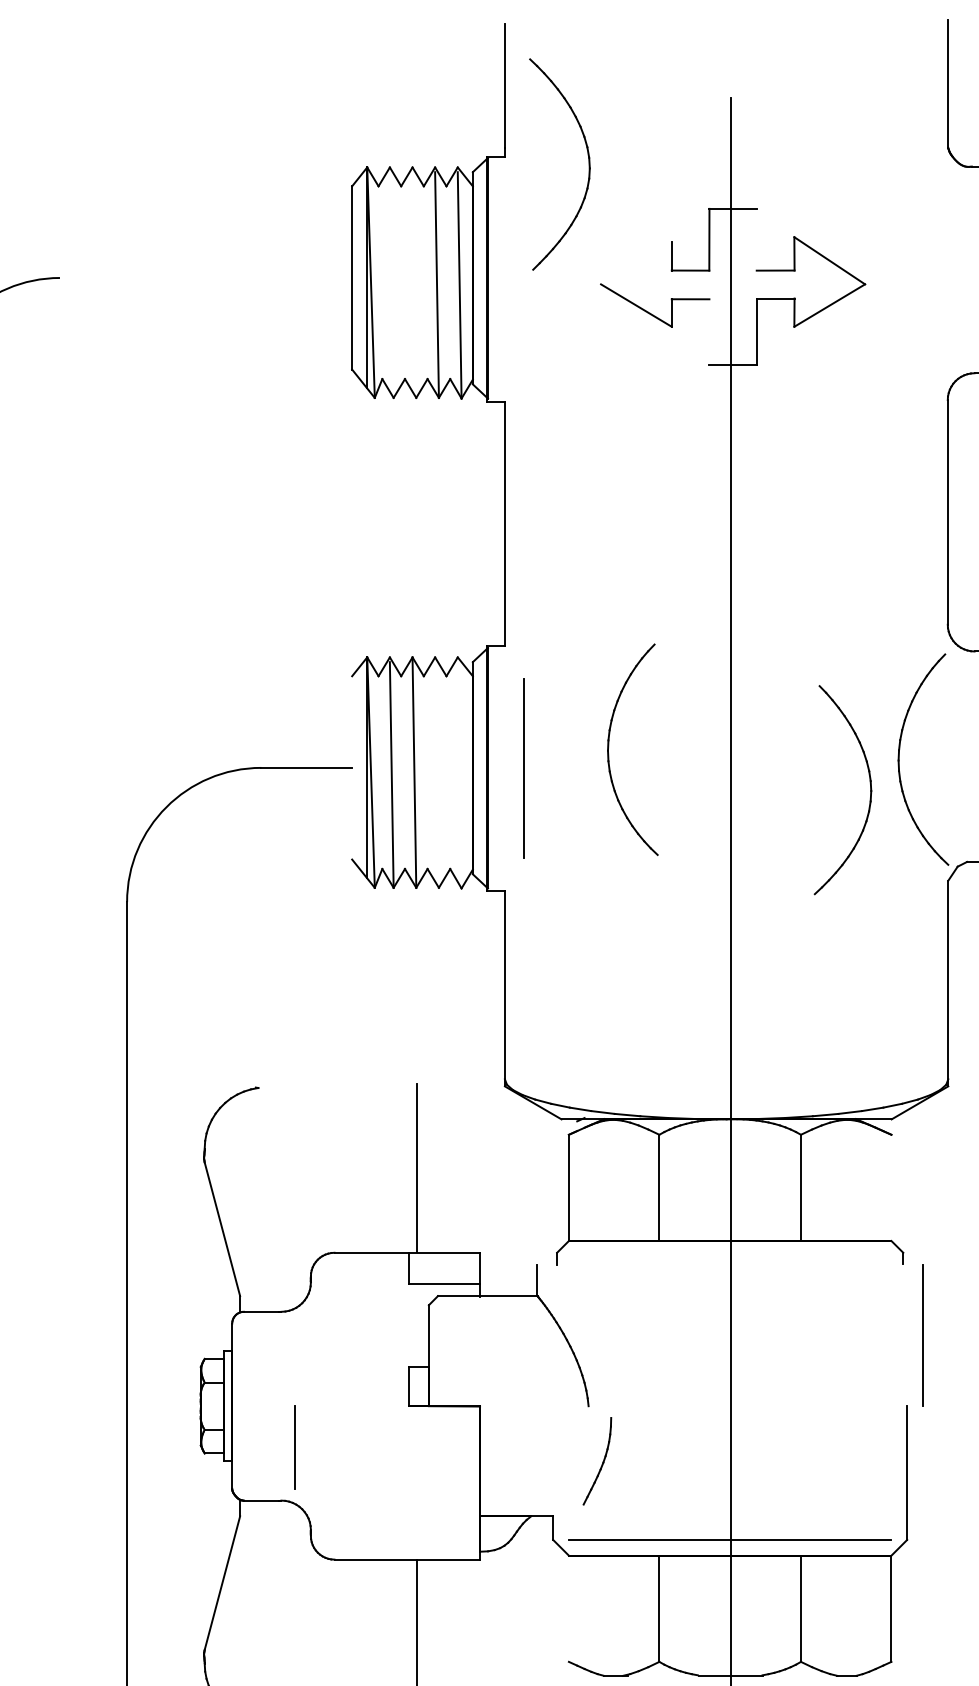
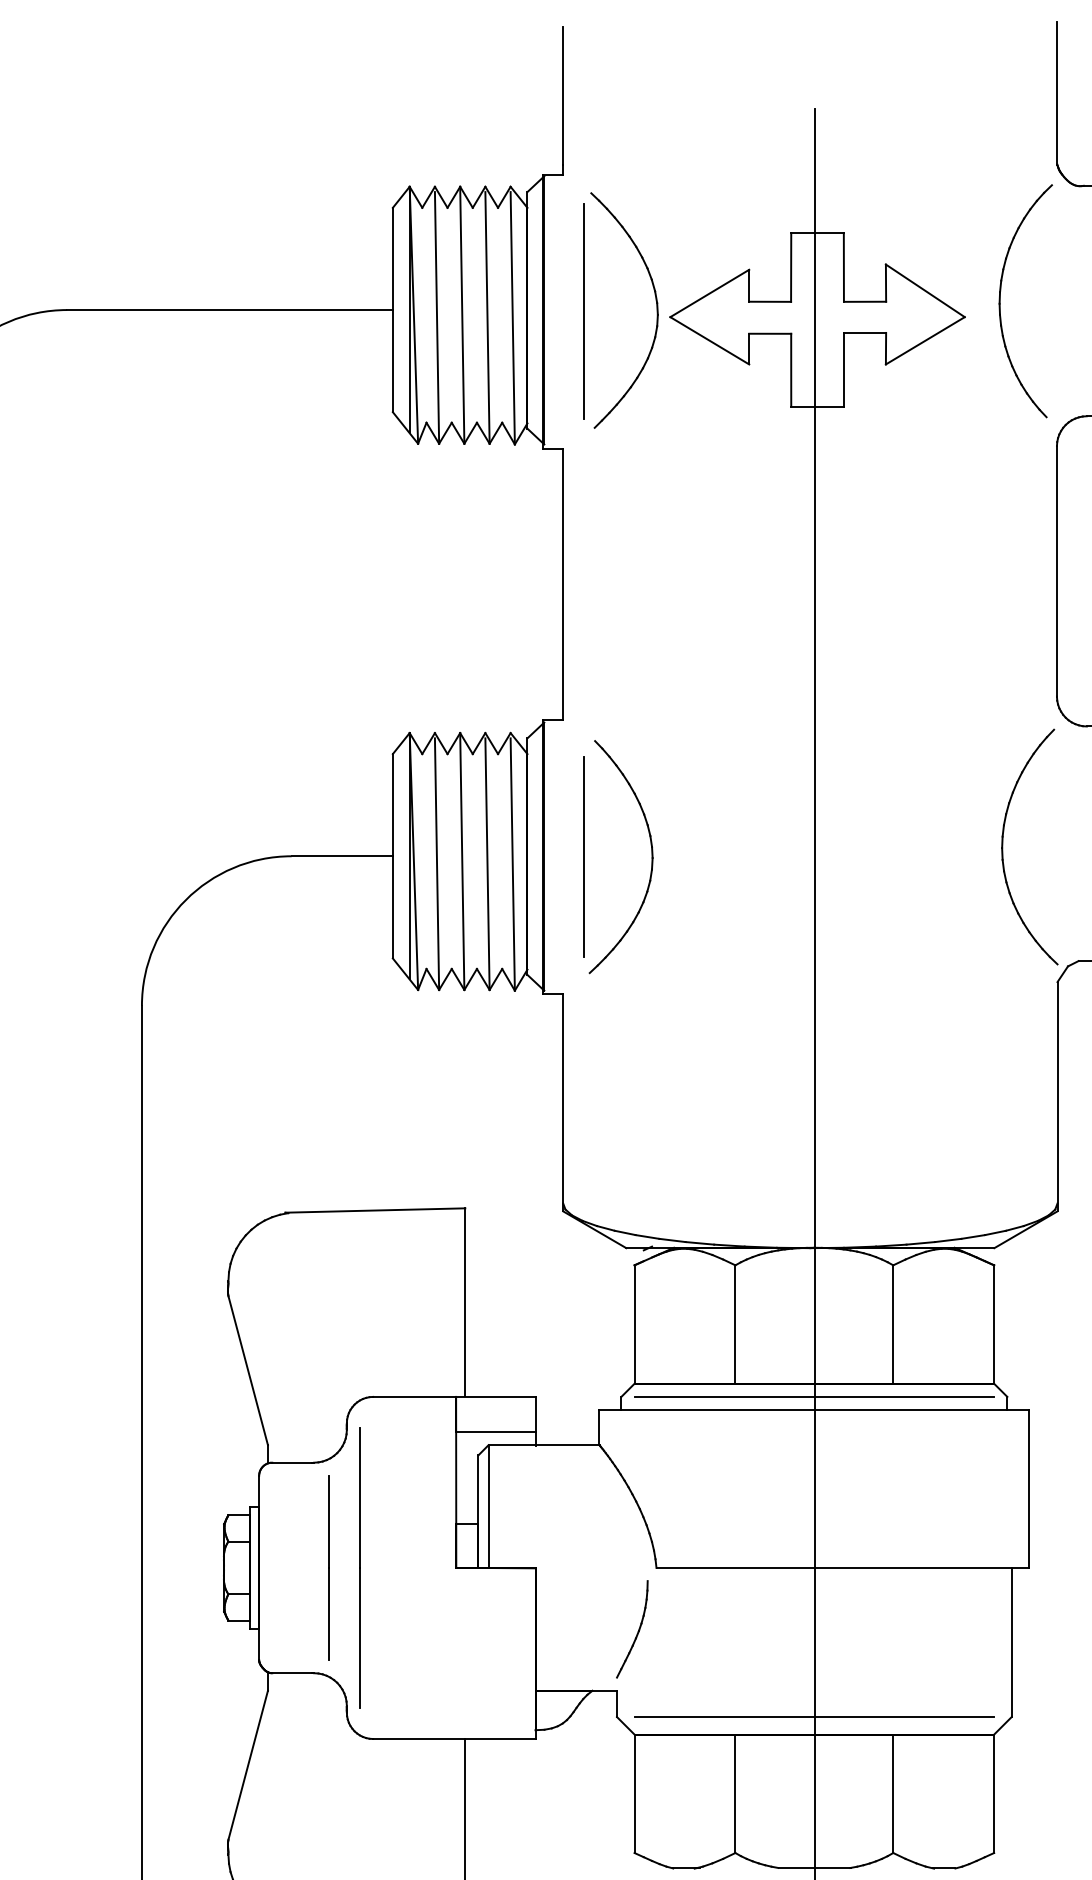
part: (588, 164) -> (656, 310), moved
line: (756, 238) -> (843, 266), added
line: (636, 263) -> (709, 293), added
part: (897, 270) -> (1000, 301), added
line: (205, 278) -> (229, 310), added
line: (524, 279) -> (584, 311), added
line: (414, 281) -> (462, 314), added
line: (391, 284) -> (436, 317), added
line: (709, 331) -> (791, 369), added
part: (609, 749) -> (679, 835), removed
line: (351, 768) -> (392, 856), added
line: (437, 774) -> (487, 863), added
line: (459, 775) -> (512, 864), added
part: (870, 790) -> (651, 857), moved
line: (336, 1085) -> (375, 1210), added
line: (891, 1187) -> (994, 1324), added
line: (730, 1252) -> (814, 1396), added
line: (730, 1264) -> (814, 1410), added
line: (409, 1328) -> (456, 1481), added
line: (437, 1351) -> (488, 1506), added
line: (295, 1364) -> (329, 1521), added
line: (322, 1405) -> (359, 1567), added
line: (755, 1405) -> (842, 1567), added
part: (597, 1461) -> (632, 1629), moved
line: (568, 1608) -> (634, 1793), added

